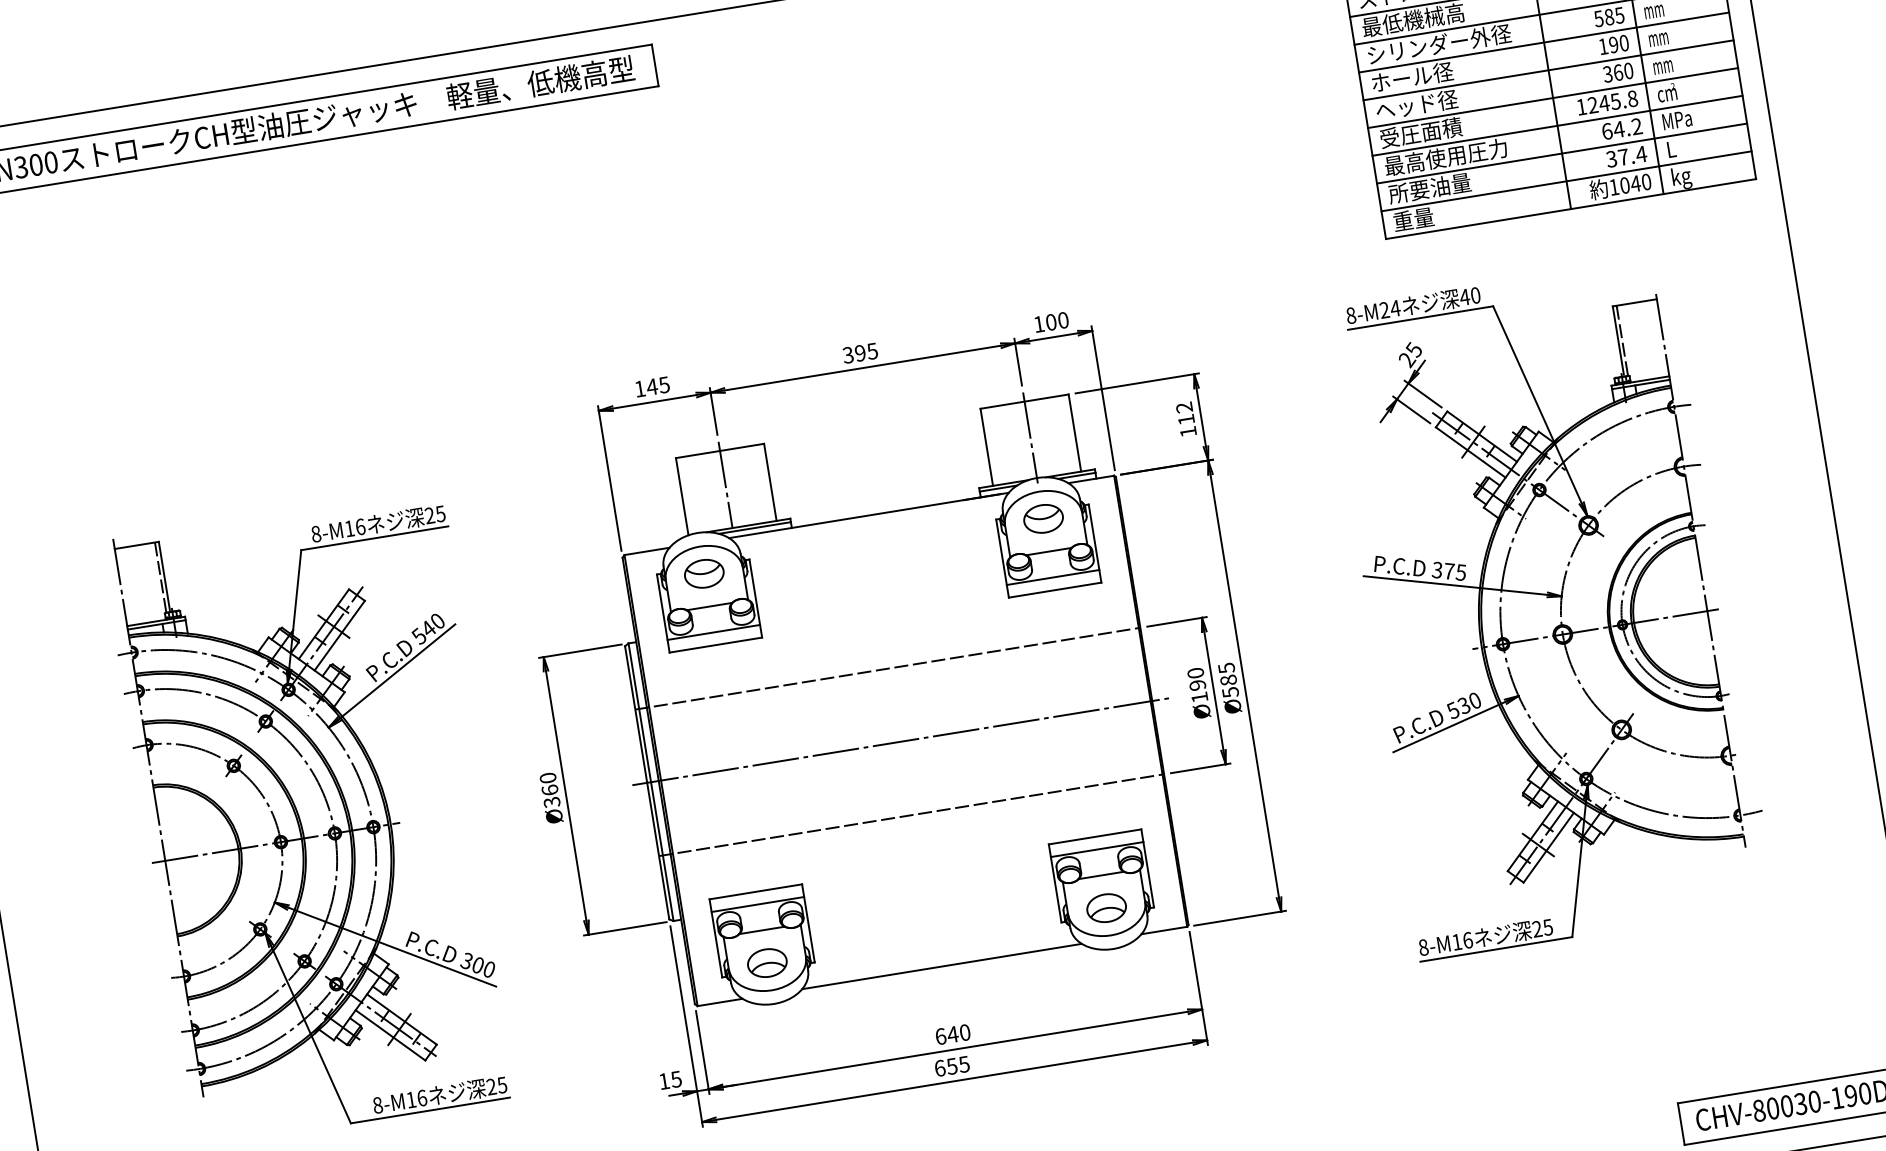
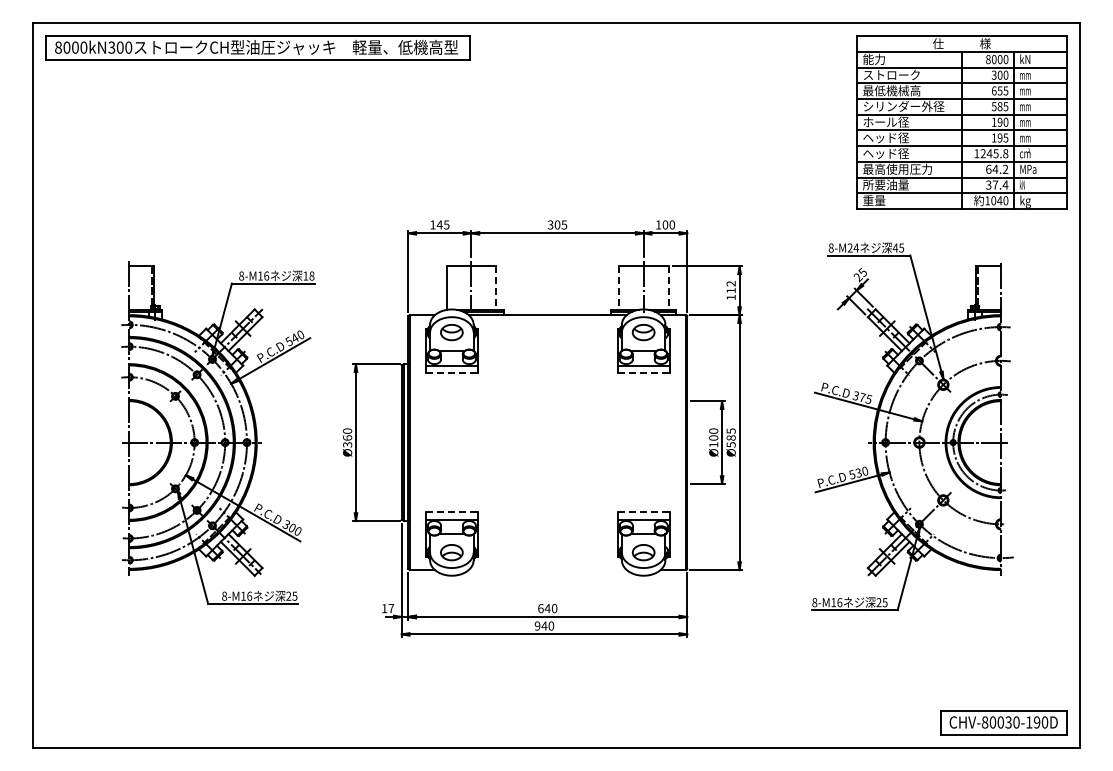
text: (1617, 71) -> (999, 137), 360 -> 195
text: (1420, 132) -> (885, 153), 受圧面積 -> ヘッド径
text: (1669, 148) -> (1021, 184), L -> kN
text: (1475, 294) -> (901, 247), 40 -> 45
text: (860, 352) -> (557, 224), 395 -> 305
line: (1074, 433) -> (668, 288), solid -> dashed
line: (986, 448) -> (618, 288), solid -> dashed
line: (770, 483) -> (496, 288), solid -> dashed
text: (434, 513) -> (308, 275), 25 -> 18
line: (1056, 589) -> (644, 372), solid -> dashed
line: (716, 644) -> (452, 372), solid -> dashed
line: (887, 669) -> (544, 401), removed
text: (1197, 684) -> (713, 437), Ø190 -> Ø100
line: (901, 741) -> (545, 442), removed
line: (911, 816) -> (544, 484), removed
line: (1096, 836) -> (644, 512), solid -> dashed
line: (756, 891) -> (452, 512), solid -> dashed
line: (941, 967) -> (547, 570), removed
text: (952, 1065) -> (544, 625), 655 -> 940
text: (676, 1079) -> (391, 608), 15 -> 17

